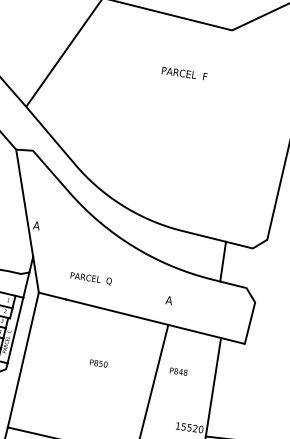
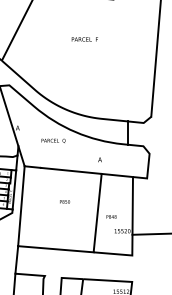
text: (183, 73) -> (84, 39), moved
text: (91, 278) -> (53, 140), moved
text: (178, 370) -> (111, 216), moved

